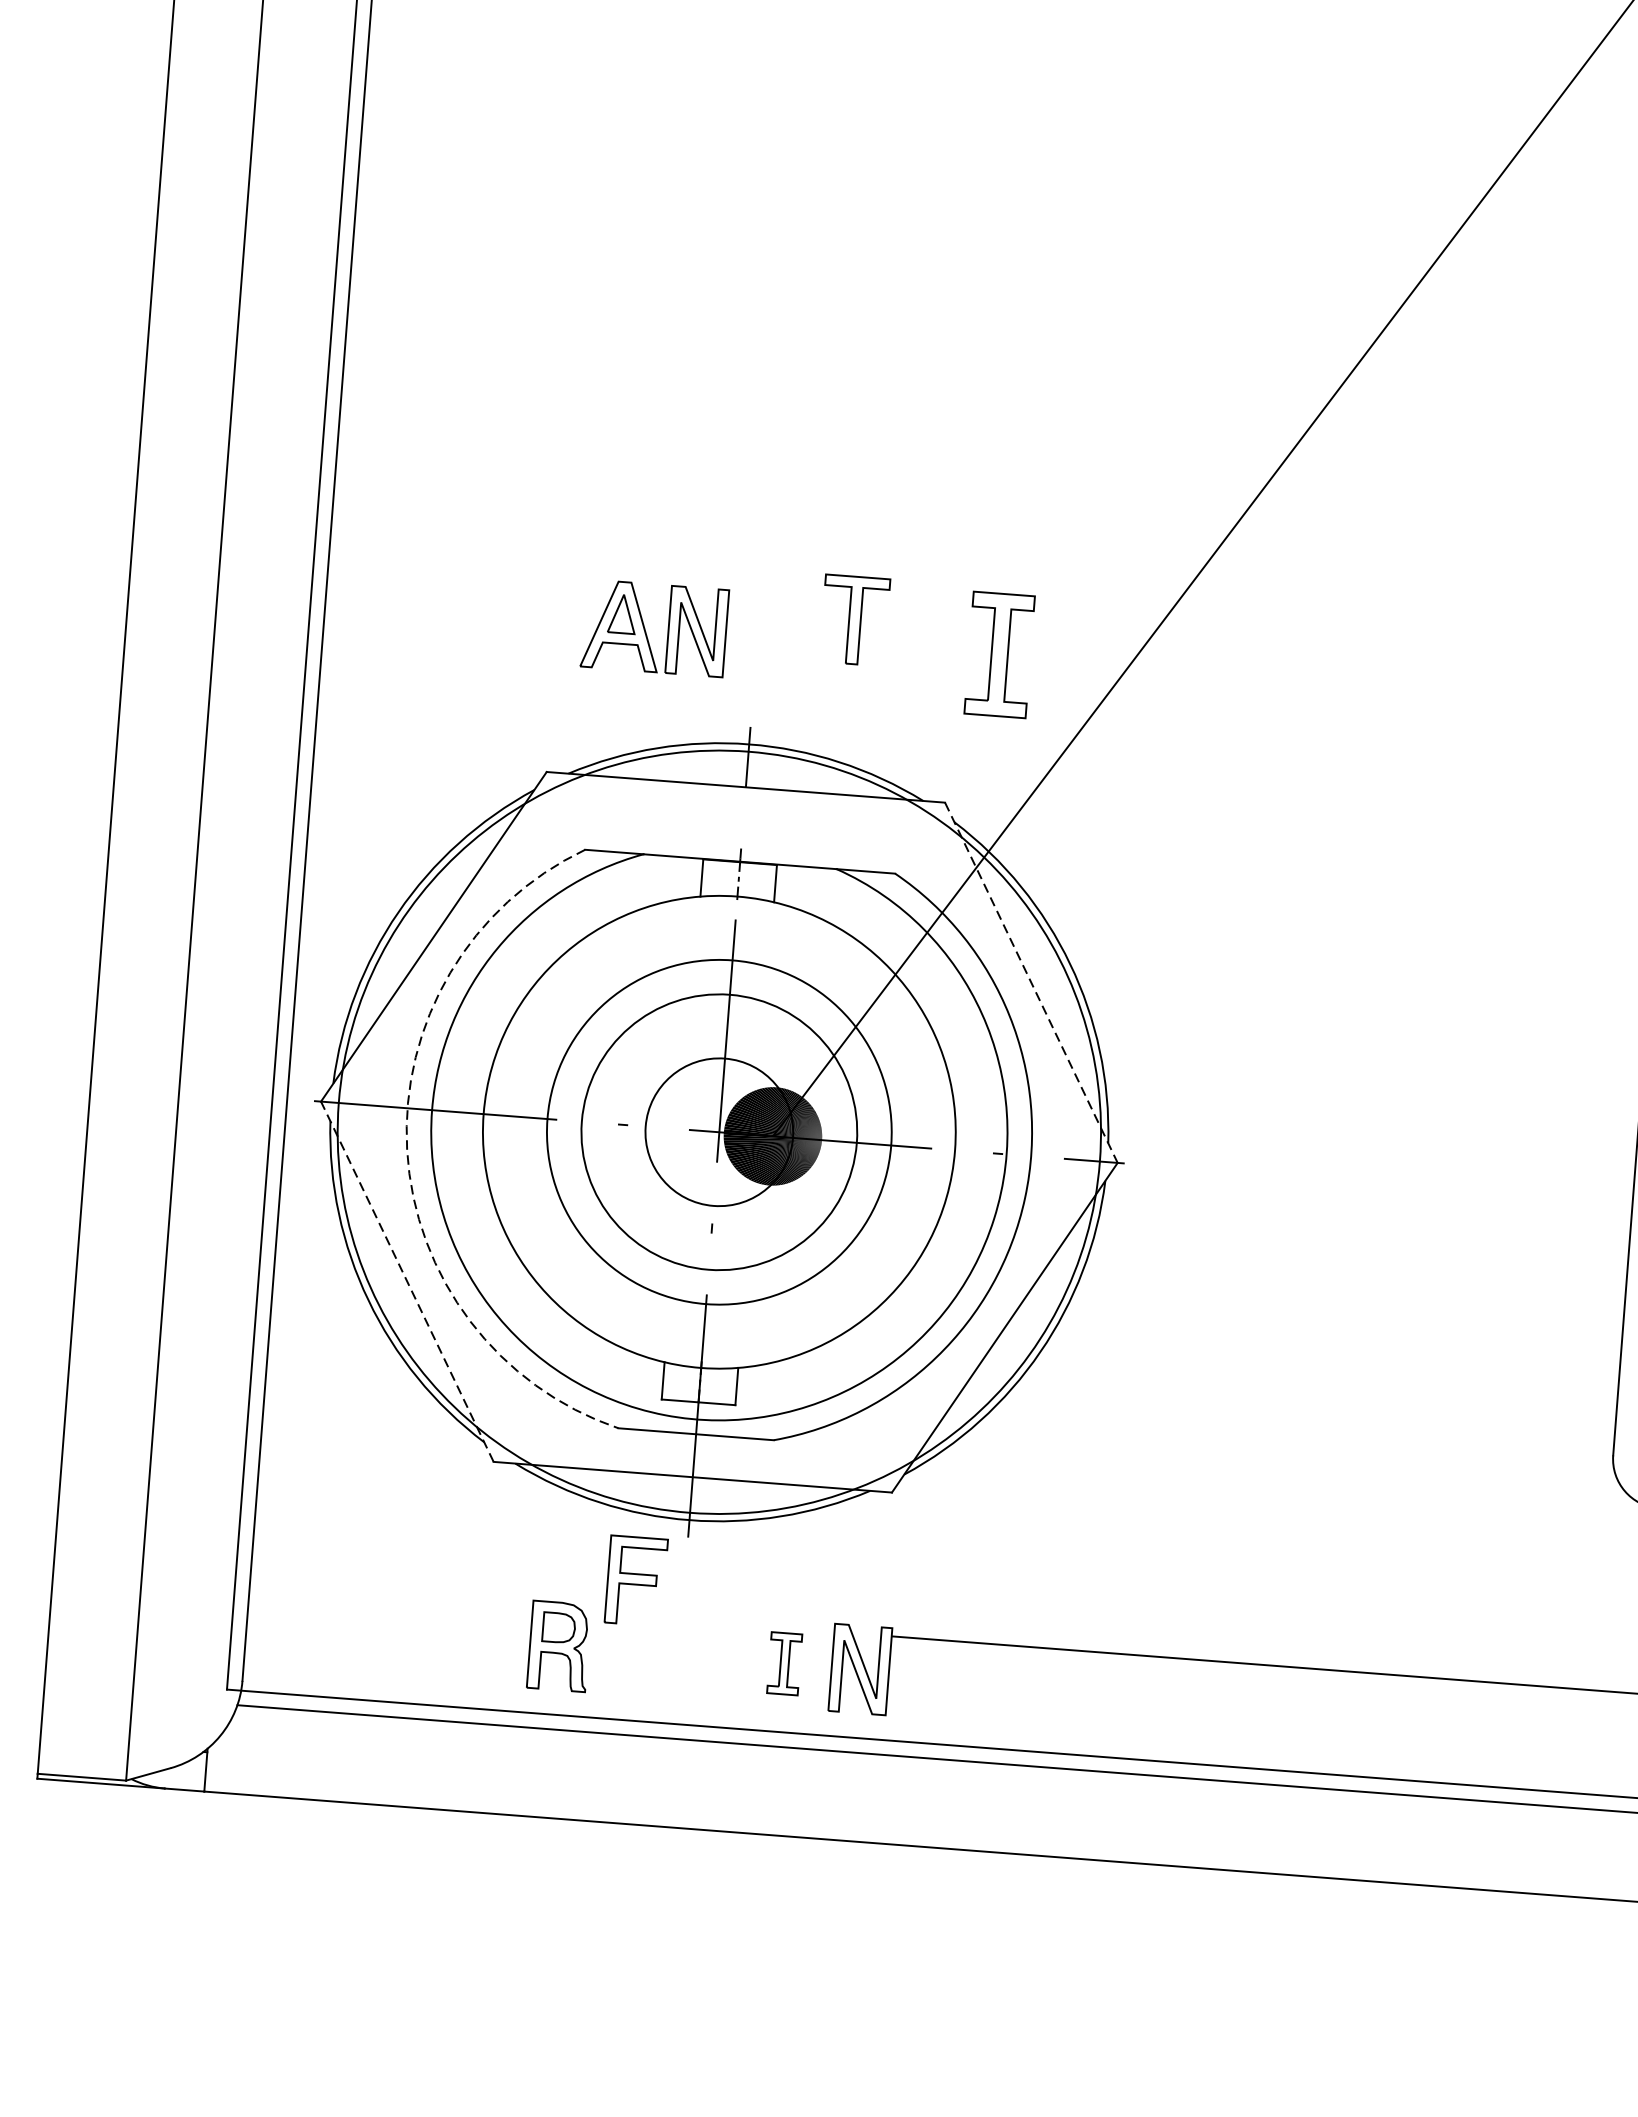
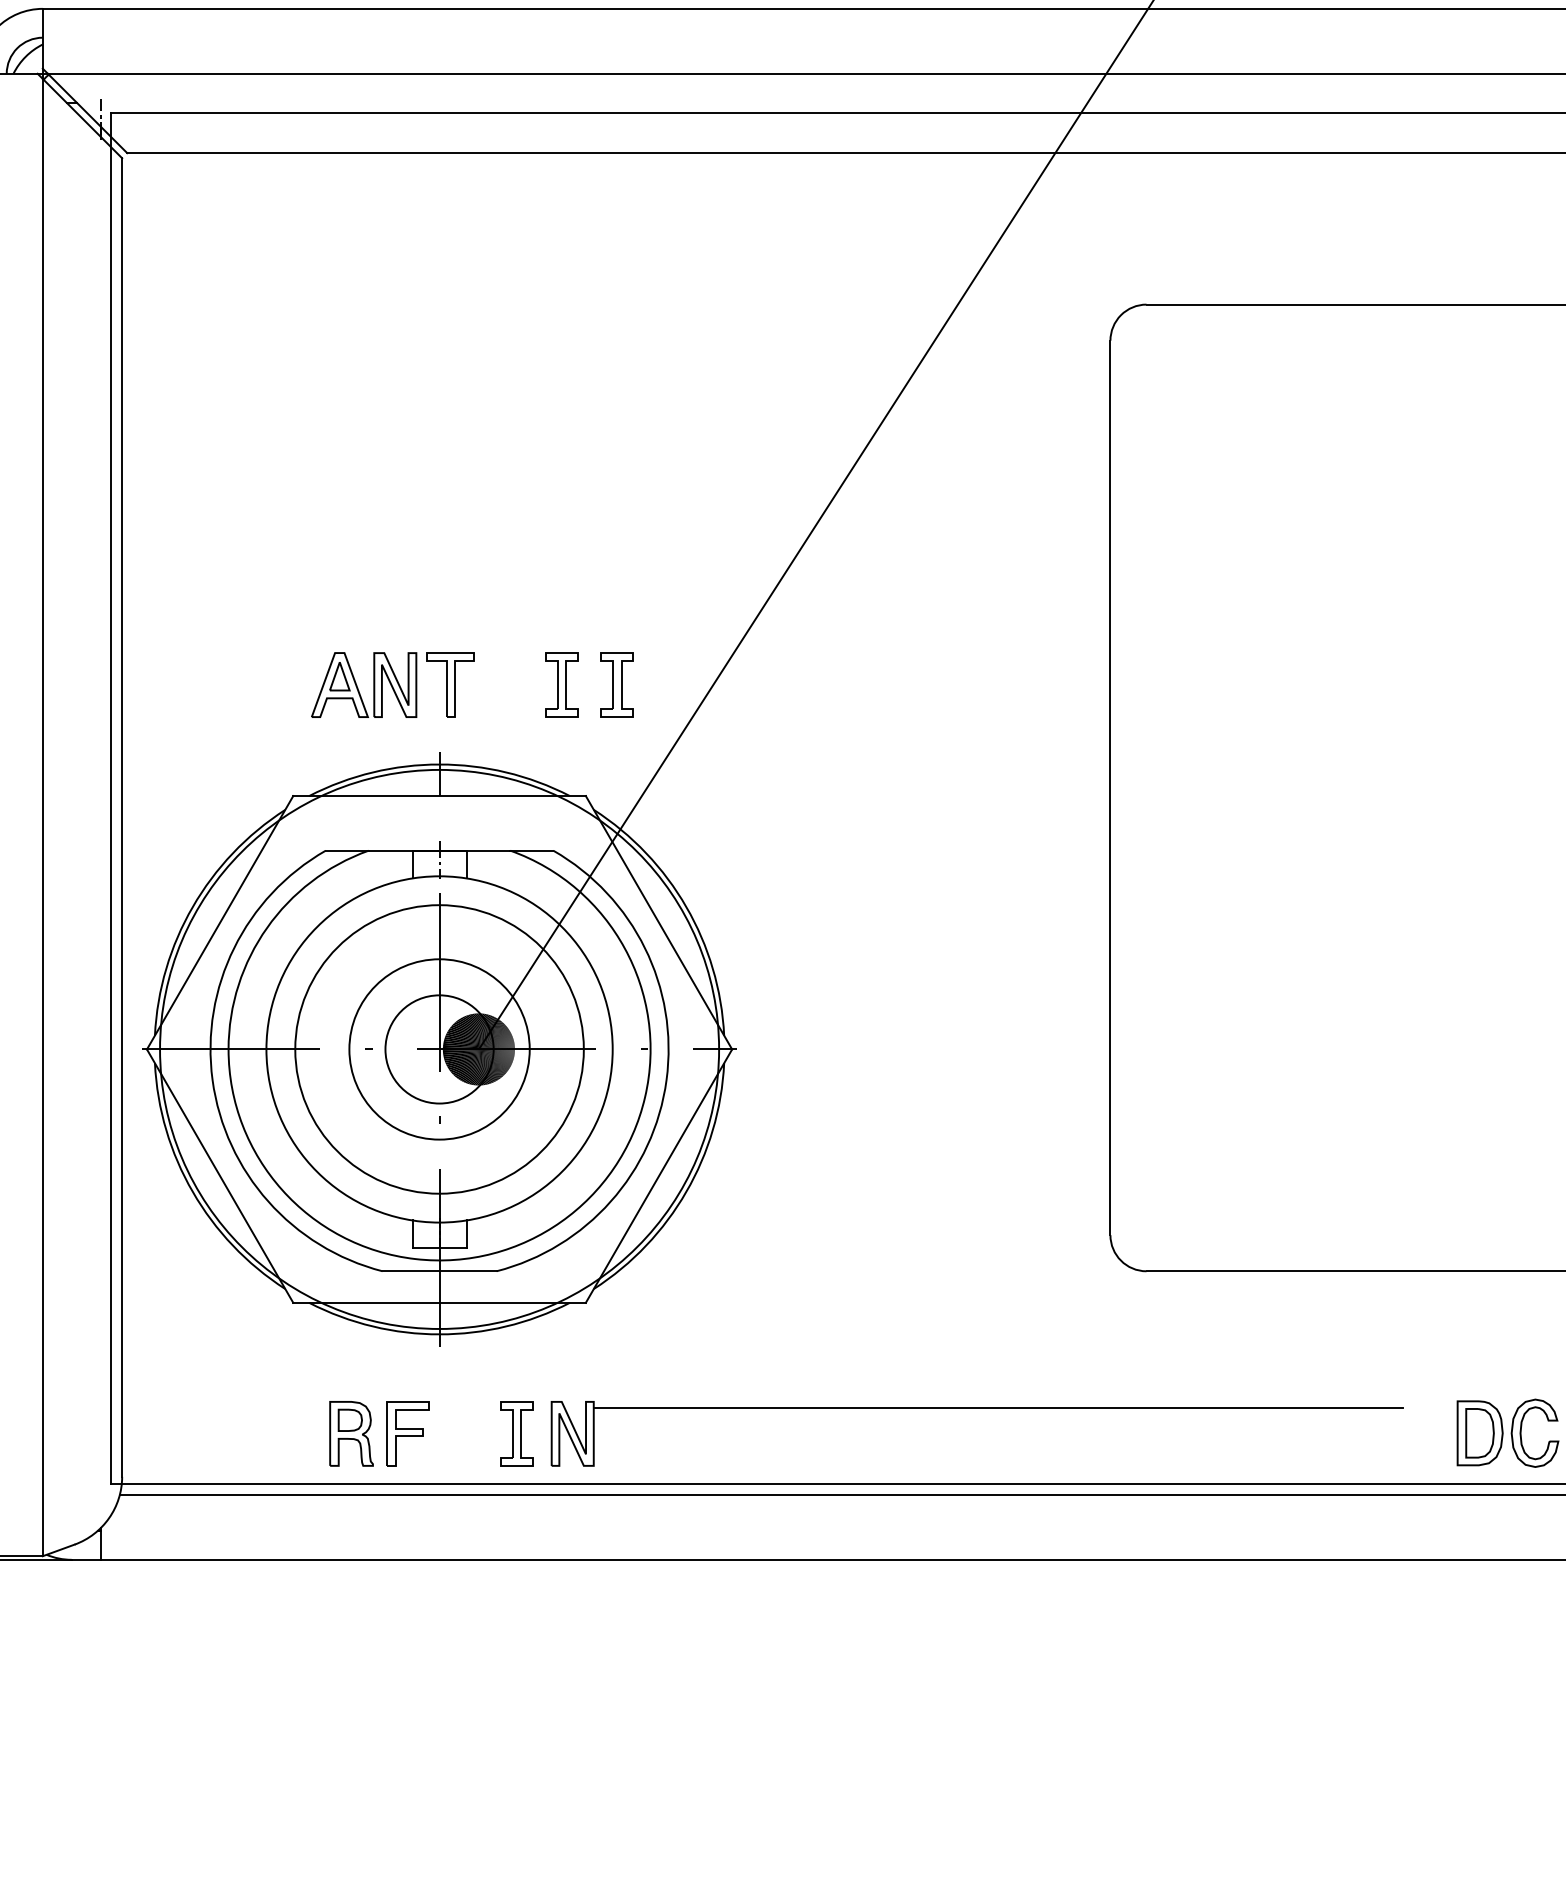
part: (854, 619) -> (450, 684), moved
part: (923, 648) -> (561, 684), added
part: (998, 653) -> (616, 684), size x0.71
line: (1031, 983) -> (659, 923), dashed -> solid
circle: (719, 1132) -> (439, 1049), size x0.71
circle: (719, 1132) -> (439, 1049), size x1.43
arc: (406, 1150) -> (212, 1080), dashed -> solid
line: (406, 1280) -> (219, 1175), dashed -> solid
part: (635, 1580) -> (407, 1433), moved
part: (783, 1663) -> (516, 1433), size x1.43

